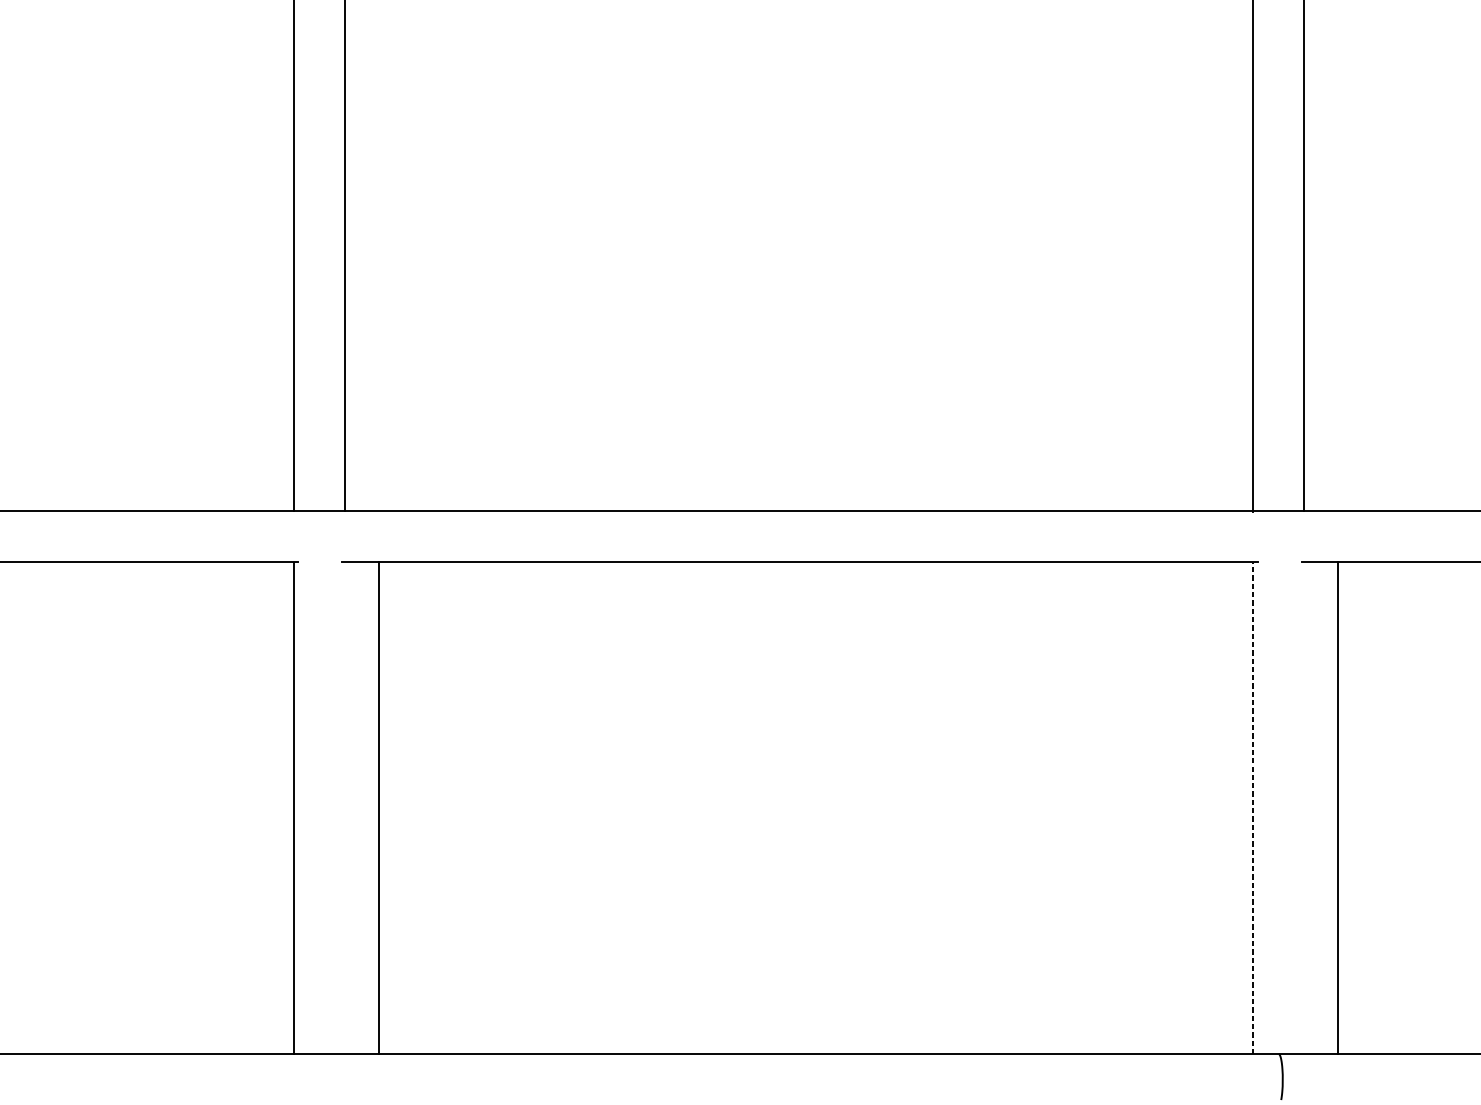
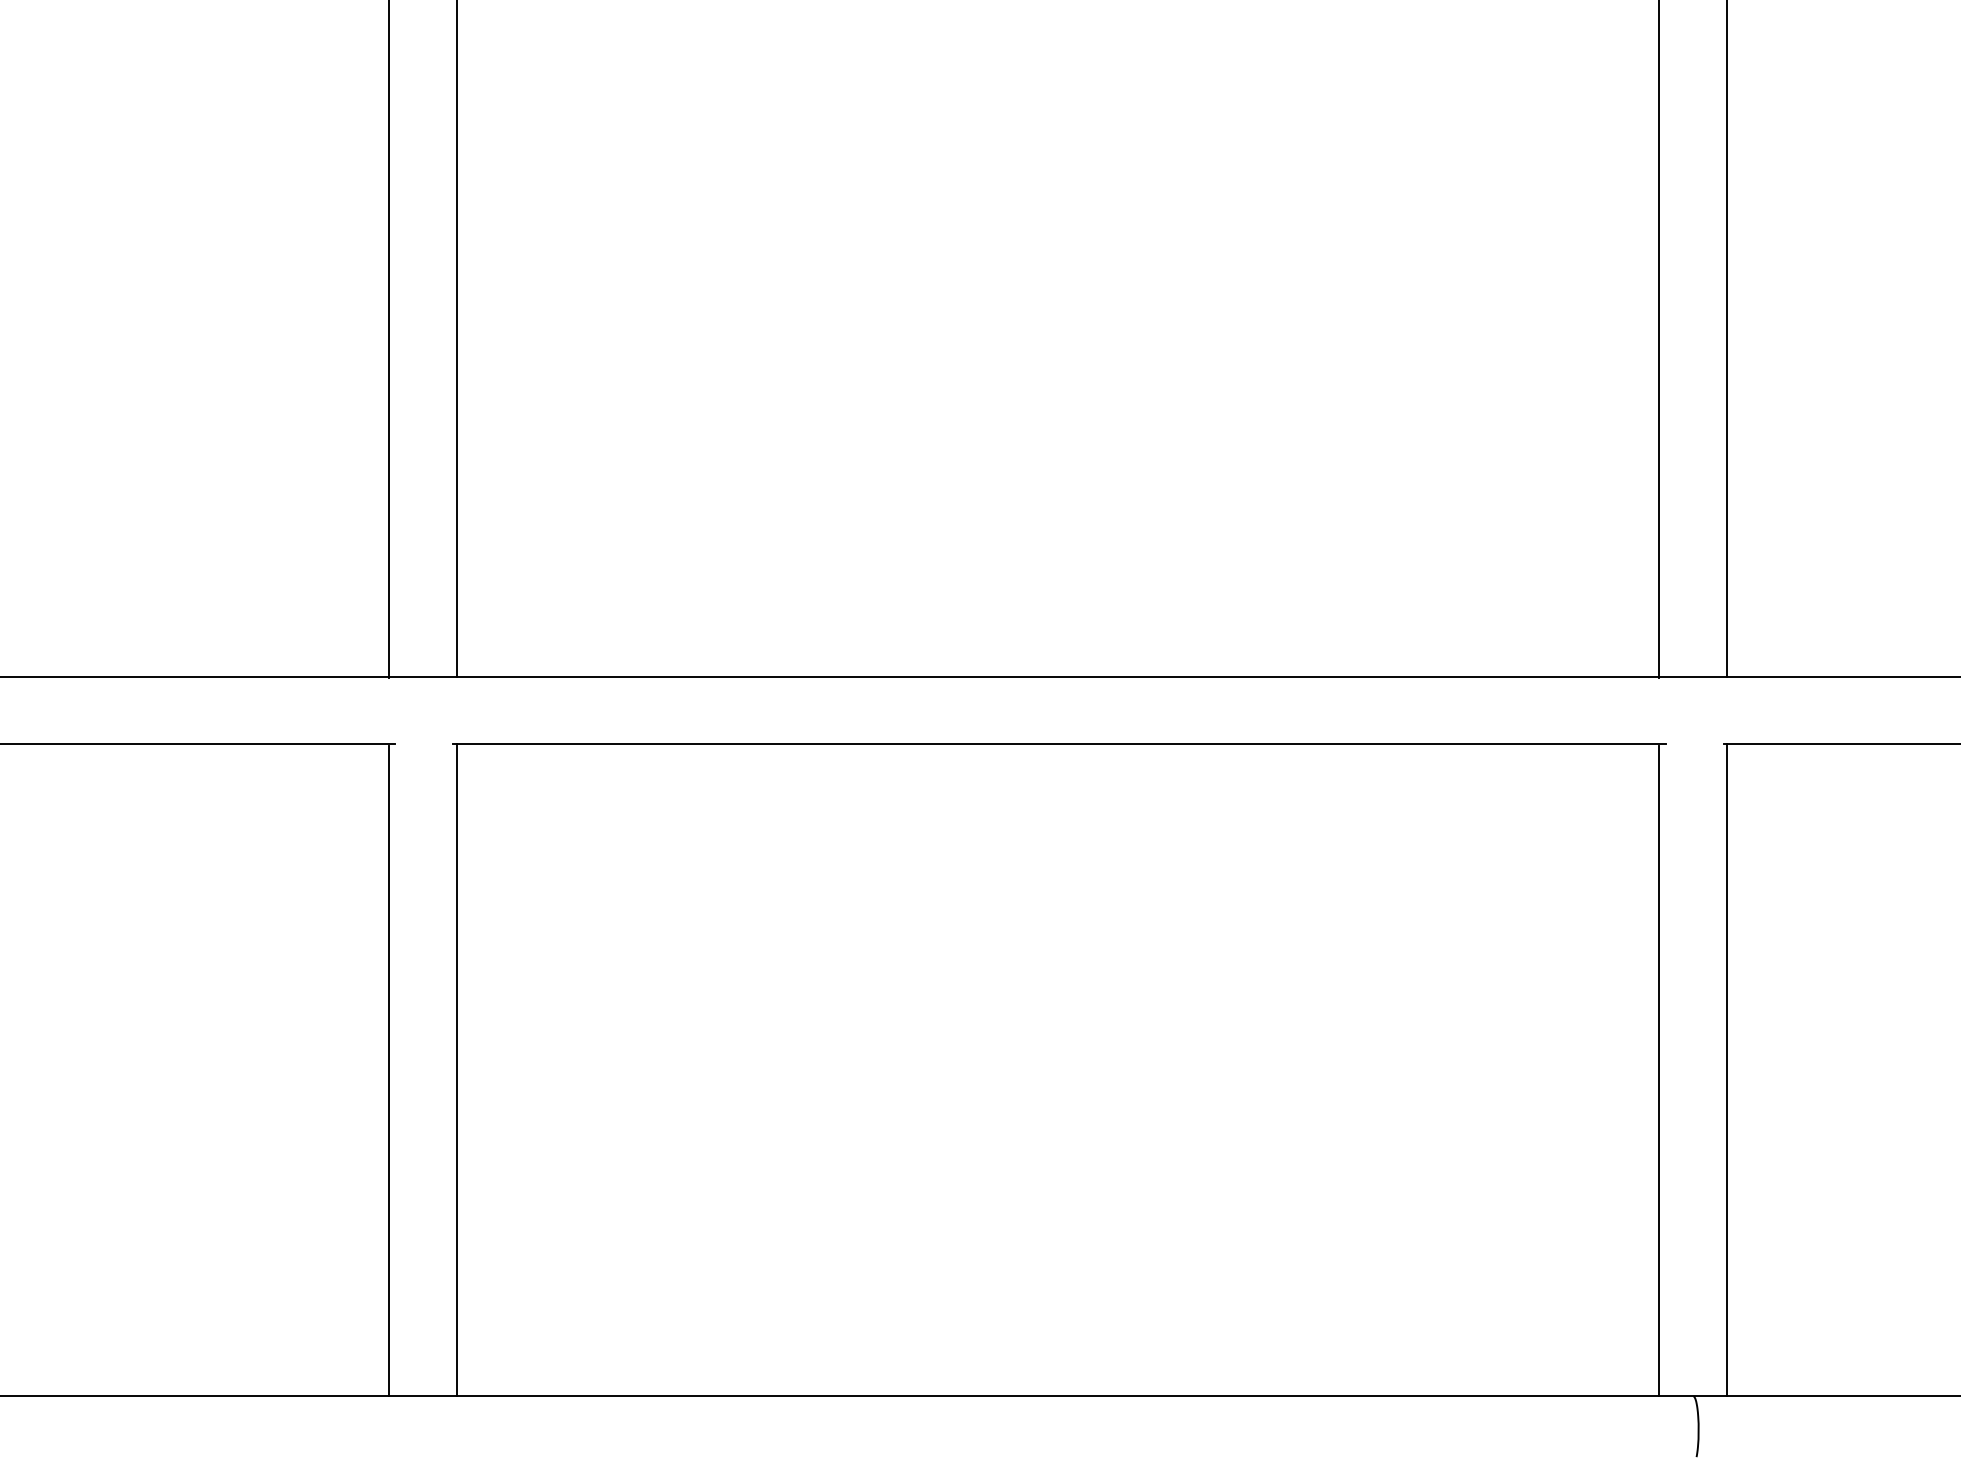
line: (378, 808) -> (456, 1070), moved
line: (1253, 808) -> (1659, 1070), dashed -> solid
line: (1338, 808) -> (1727, 1070), moved

